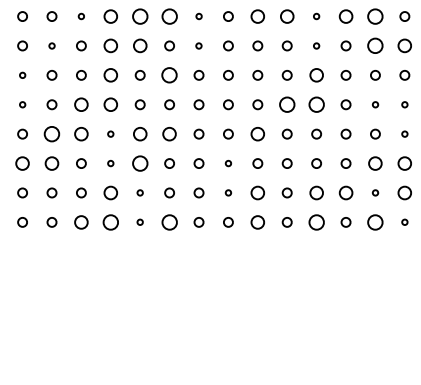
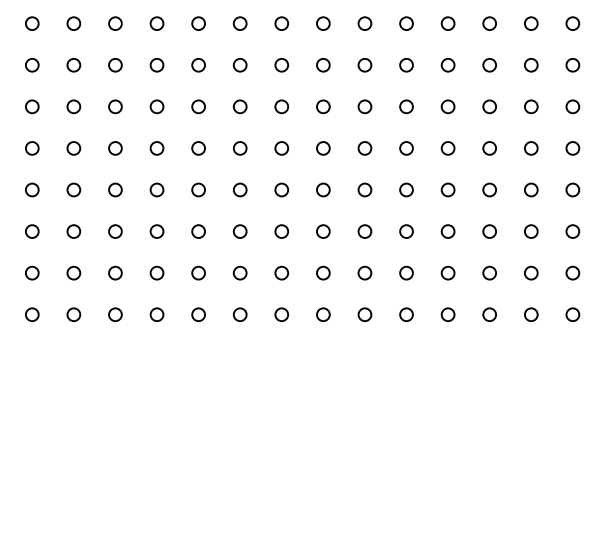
circle: (81, 16) -> (115, 23), size x1.67
circle: (110, 16) -> (156, 23), size x0.71
circle: (140, 16) -> (198, 23), size x0.62
circle: (169, 16) -> (239, 23), size x0.62
circle: (198, 16) -> (281, 23), size x1.67
circle: (257, 16) -> (364, 23), size x0.71
circle: (287, 16) -> (406, 23), size x0.71
circle: (316, 16) -> (447, 23), size x1.67
circle: (345, 16) -> (489, 23), size x0.71
circle: (375, 16) -> (531, 23), size x0.62
circle: (51, 46) -> (73, 65), size x1.67
circle: (110, 46) -> (156, 65), size x0.71
circle: (140, 46) -> (198, 65), size x0.71
circle: (198, 46) -> (281, 65), size x1.67
circle: (316, 46) -> (447, 65), size x1.67
circle: (375, 46) -> (531, 65), size x0.62
circle: (404, 46) -> (572, 65), size x0.71
circle: (22, 75) -> (32, 106), size x1.67
circle: (110, 75) -> (156, 106), size x0.71
circle: (169, 75) -> (240, 106), size x0.62
circle: (316, 75) -> (447, 106), size x0.71
circle: (22, 104) -> (32, 148), size x1.67
circle: (81, 104) -> (115, 148), size x0.71
circle: (110, 104) -> (156, 148), size x0.71
circle: (287, 104) -> (406, 148), size x0.62
circle: (316, 104) -> (447, 148), size x0.62
circle: (375, 104) -> (531, 148), size x1.67
circle: (404, 104) -> (572, 148), size x1.67
circle: (51, 133) -> (73, 189), size x0.62
circle: (81, 133) -> (115, 189), size x0.71
circle: (110, 133) -> (156, 189), size x1.67
circle: (140, 133) -> (198, 189), size x0.71
circle: (169, 133) -> (240, 189), size x0.71
circle: (257, 133) -> (364, 189), size x0.71
circle: (404, 133) -> (572, 189), size x1.67
circle: (22, 163) -> (32, 231), size x0.71
circle: (51, 163) -> (73, 231), size x0.71
circle: (110, 163) -> (156, 231), size x1.67
circle: (140, 163) -> (198, 231), size x0.62
circle: (228, 163) -> (323, 231), size x1.67
circle: (375, 163) -> (531, 231), size x0.71
circle: (404, 163) -> (572, 231), size x0.71
circle: (110, 192) -> (156, 272), size x0.71
circle: (140, 192) -> (198, 272), size x1.67
circle: (228, 192) -> (323, 272), size x1.67
circle: (257, 192) -> (364, 272), size x0.71
circle: (316, 192) -> (447, 272), size x0.71
circle: (345, 192) -> (489, 272), size x0.71
circle: (375, 192) -> (531, 272), size x1.67
circle: (404, 192) -> (572, 272), size x0.71
circle: (81, 222) -> (115, 314), size x0.71
circle: (110, 222) -> (156, 314), size x0.62
circle: (140, 222) -> (198, 314), size x1.67
circle: (169, 222) -> (239, 314), size x0.62
circle: (257, 222) -> (364, 314), size x0.71
circle: (316, 222) -> (447, 314), size x0.62
circle: (375, 222) -> (531, 314), size x0.62
circle: (404, 222) -> (572, 314), size x1.67

